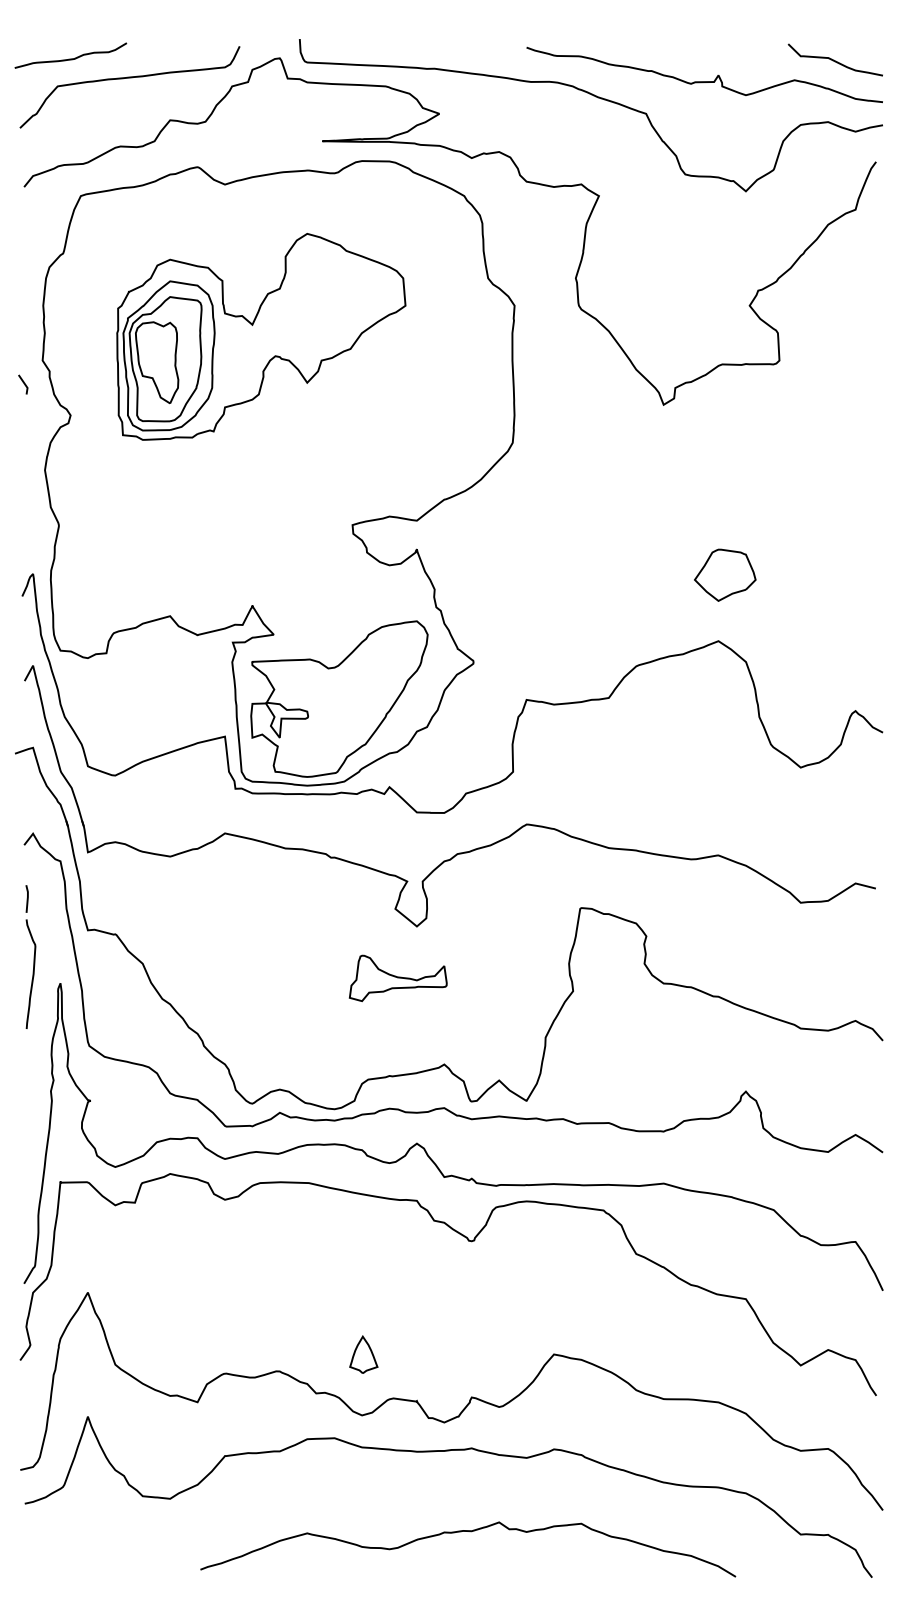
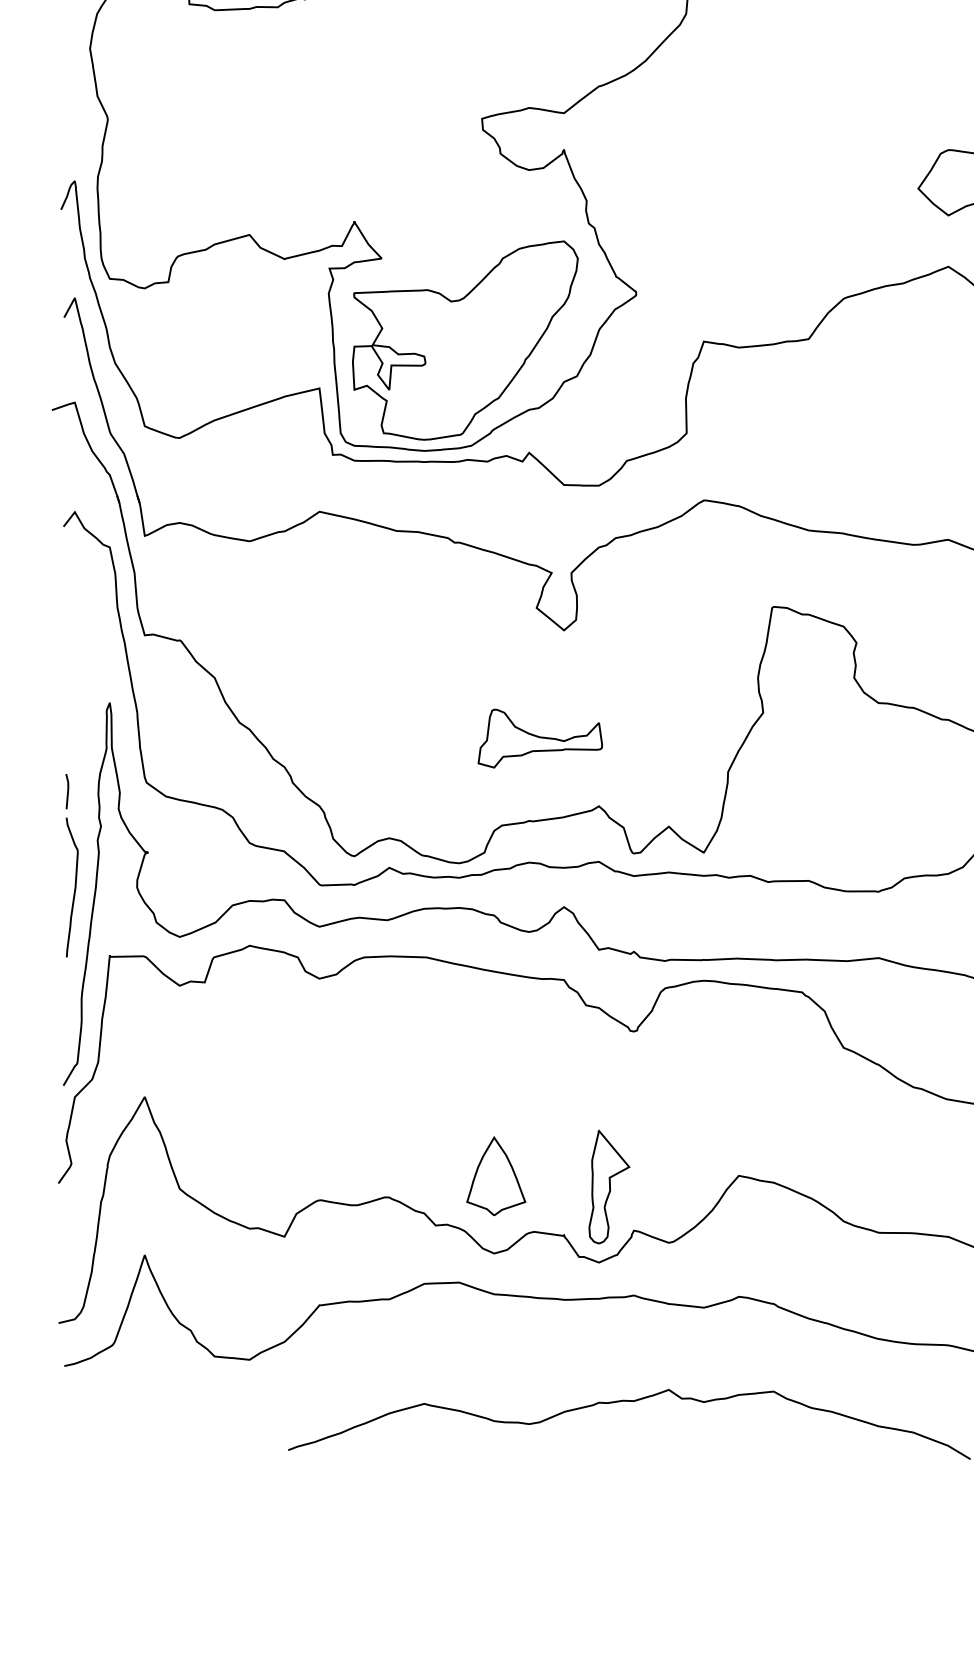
part: (30, 956) -> (71, 864), moved
part: (397, 978) -> (539, 738), moved
part: (363, 1354) -> (495, 1175), size x1.67
part: (452, 1362) -> (609, 1186), added

